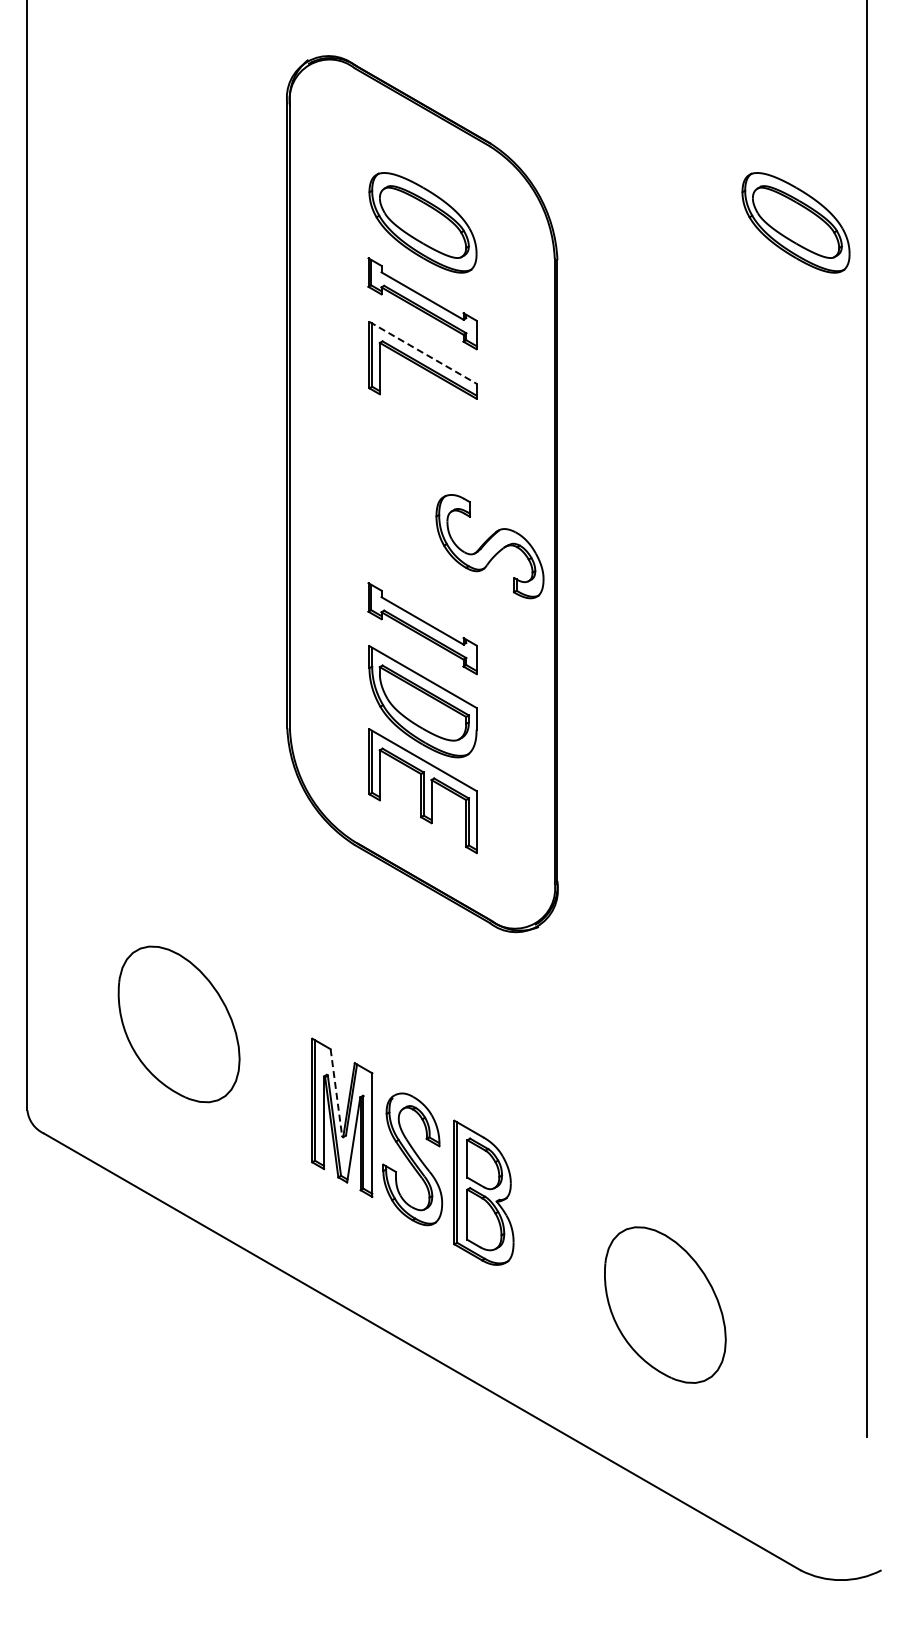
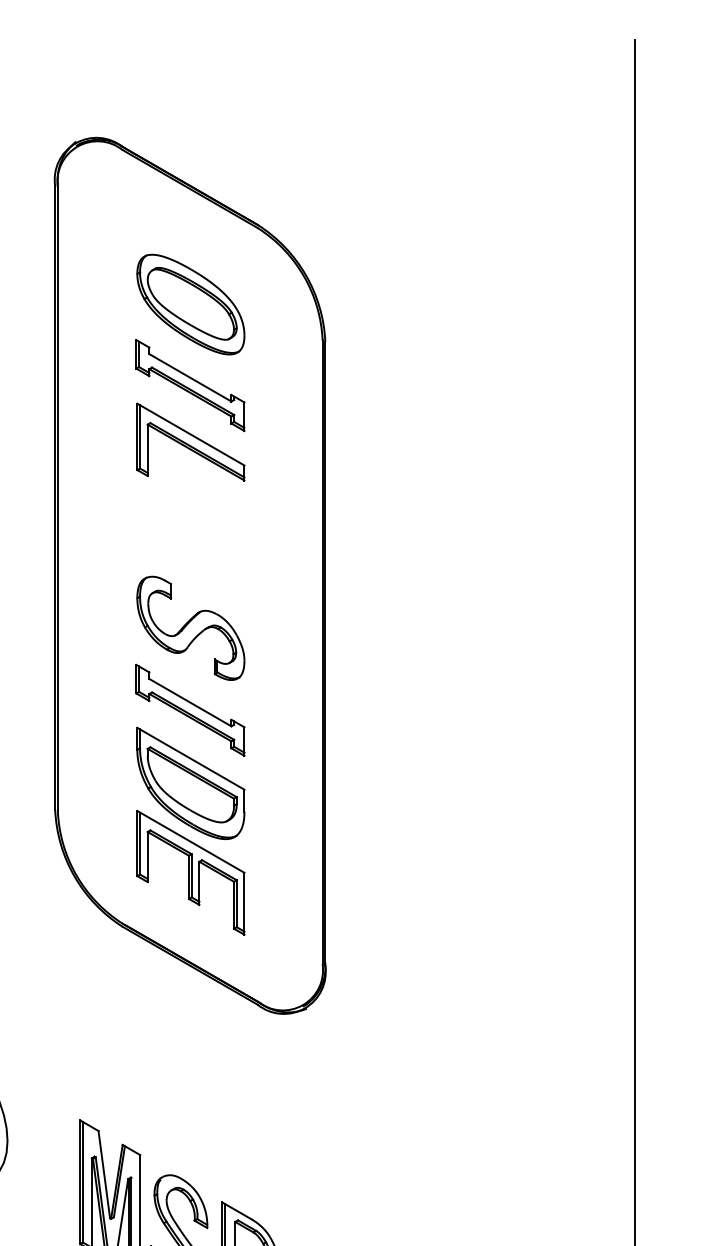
part: (795, 222) -> (563, 304), removed
line: (423, 352) -> (191, 434), dashed -> solid
part: (489, 546) -> (190, 628), moved
line: (336, 1092) -> (104, 1174), dashed -> solid

